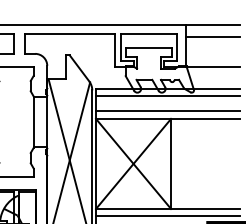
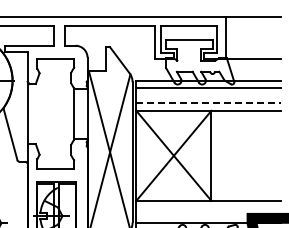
line: (213, 36) -> (253, 28), removed
line: (169, 111) -> (209, 103), solid -> dashed
line: (168, 216) -> (208, 208), removed

